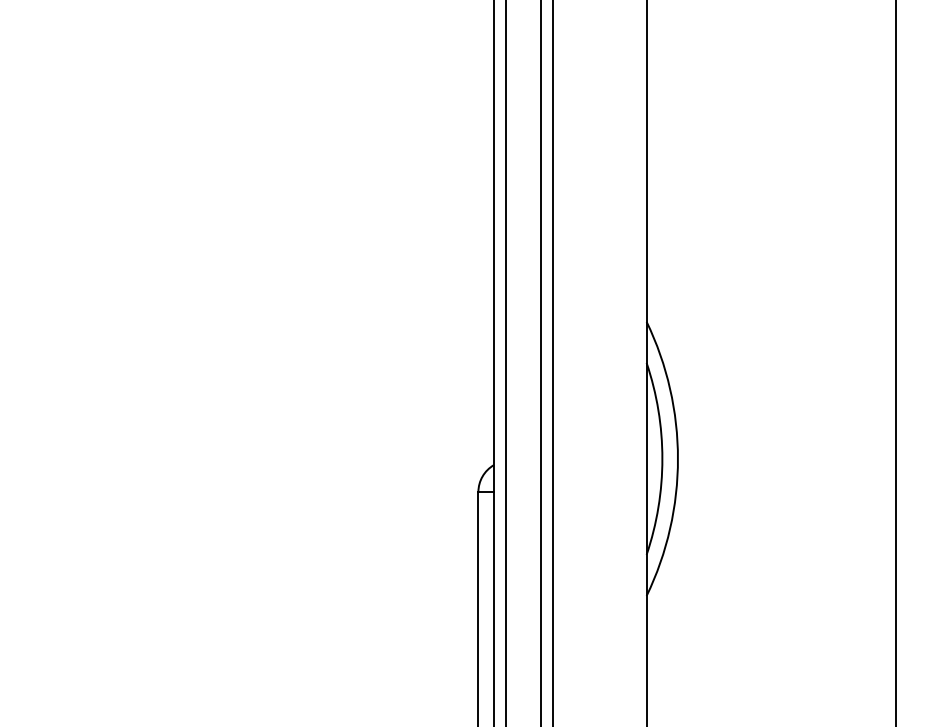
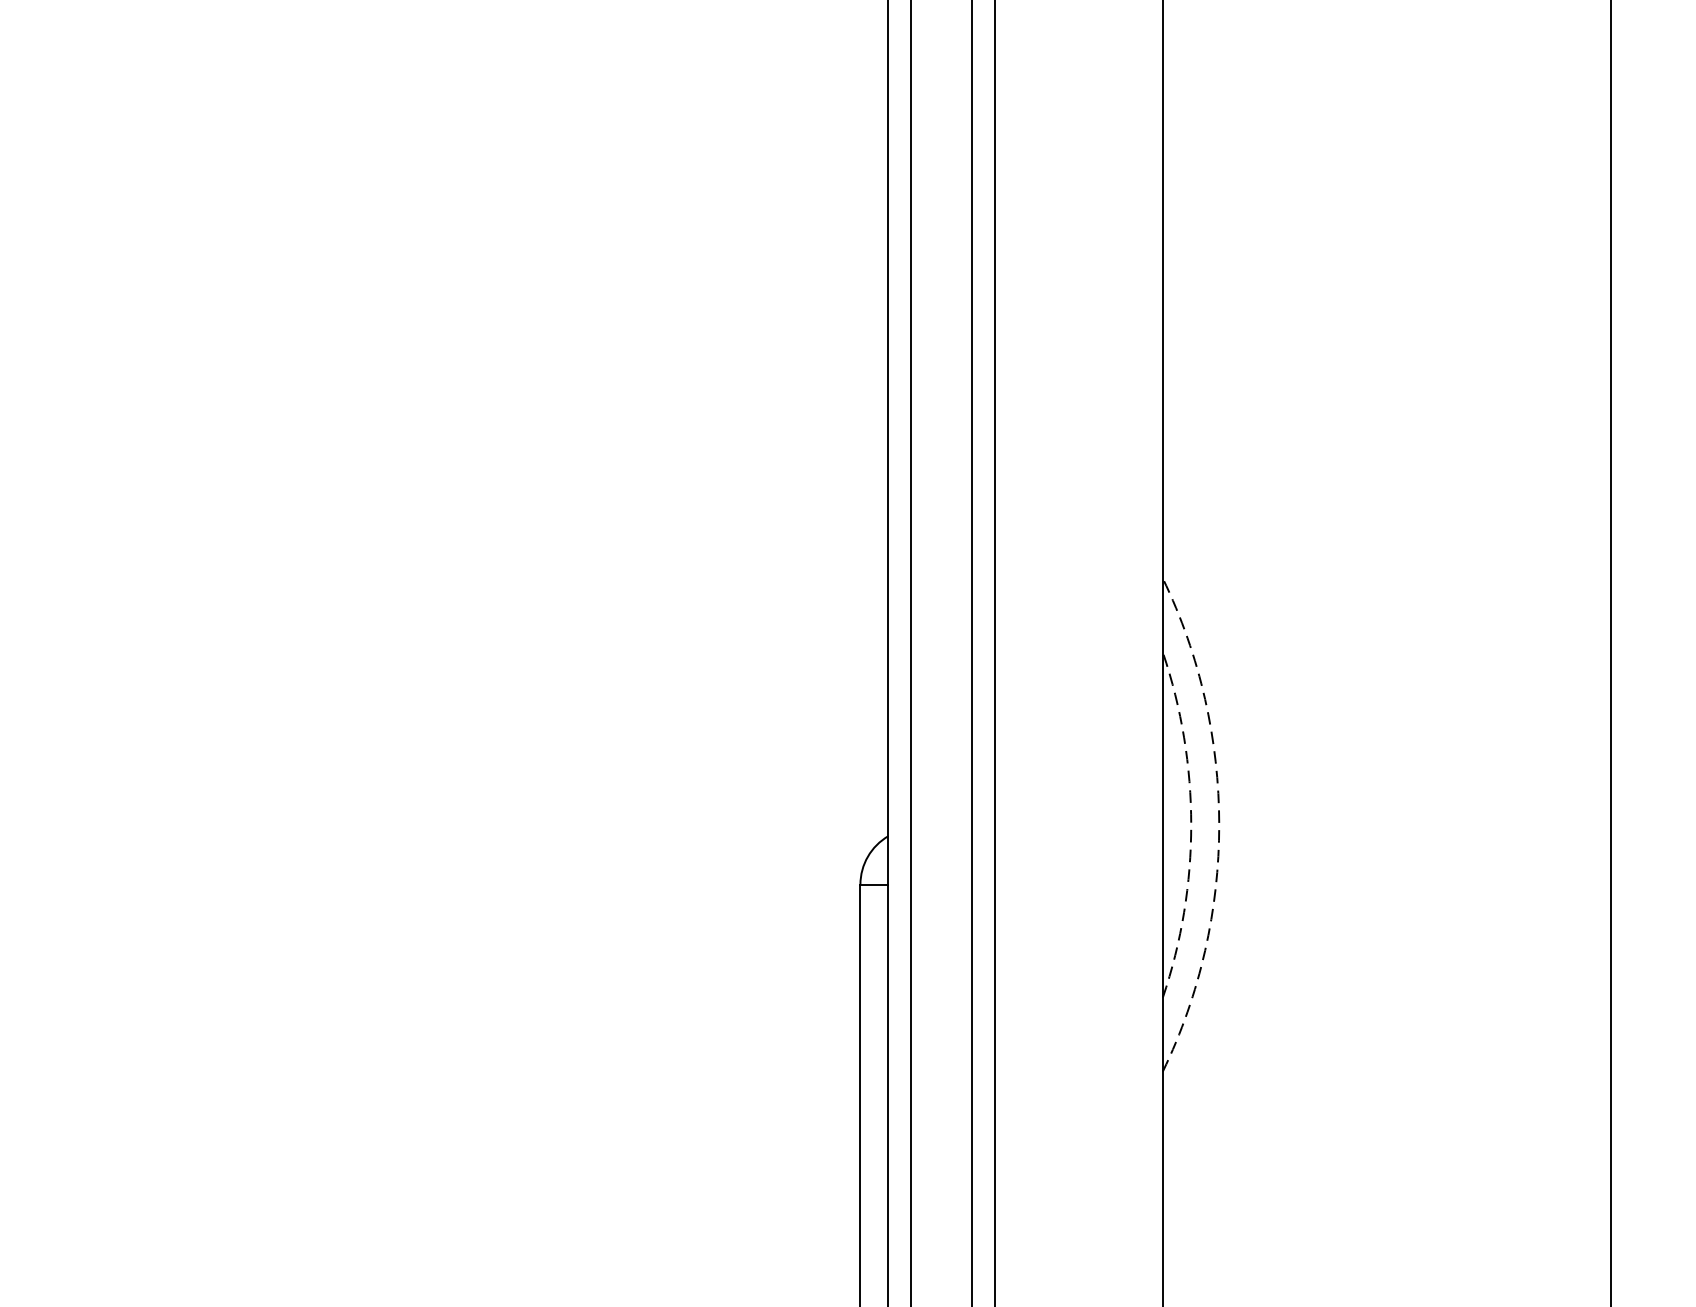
arc: (662, 458) -> (1191, 824), solid -> dashed
arc: (677, 458) -> (1218, 824), solid -> dashed

